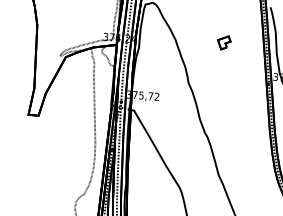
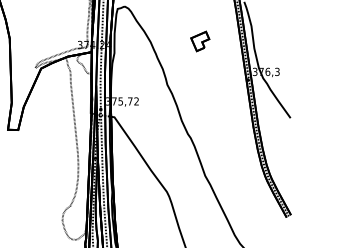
part: (223, 42) -> (199, 41), size x1.4

